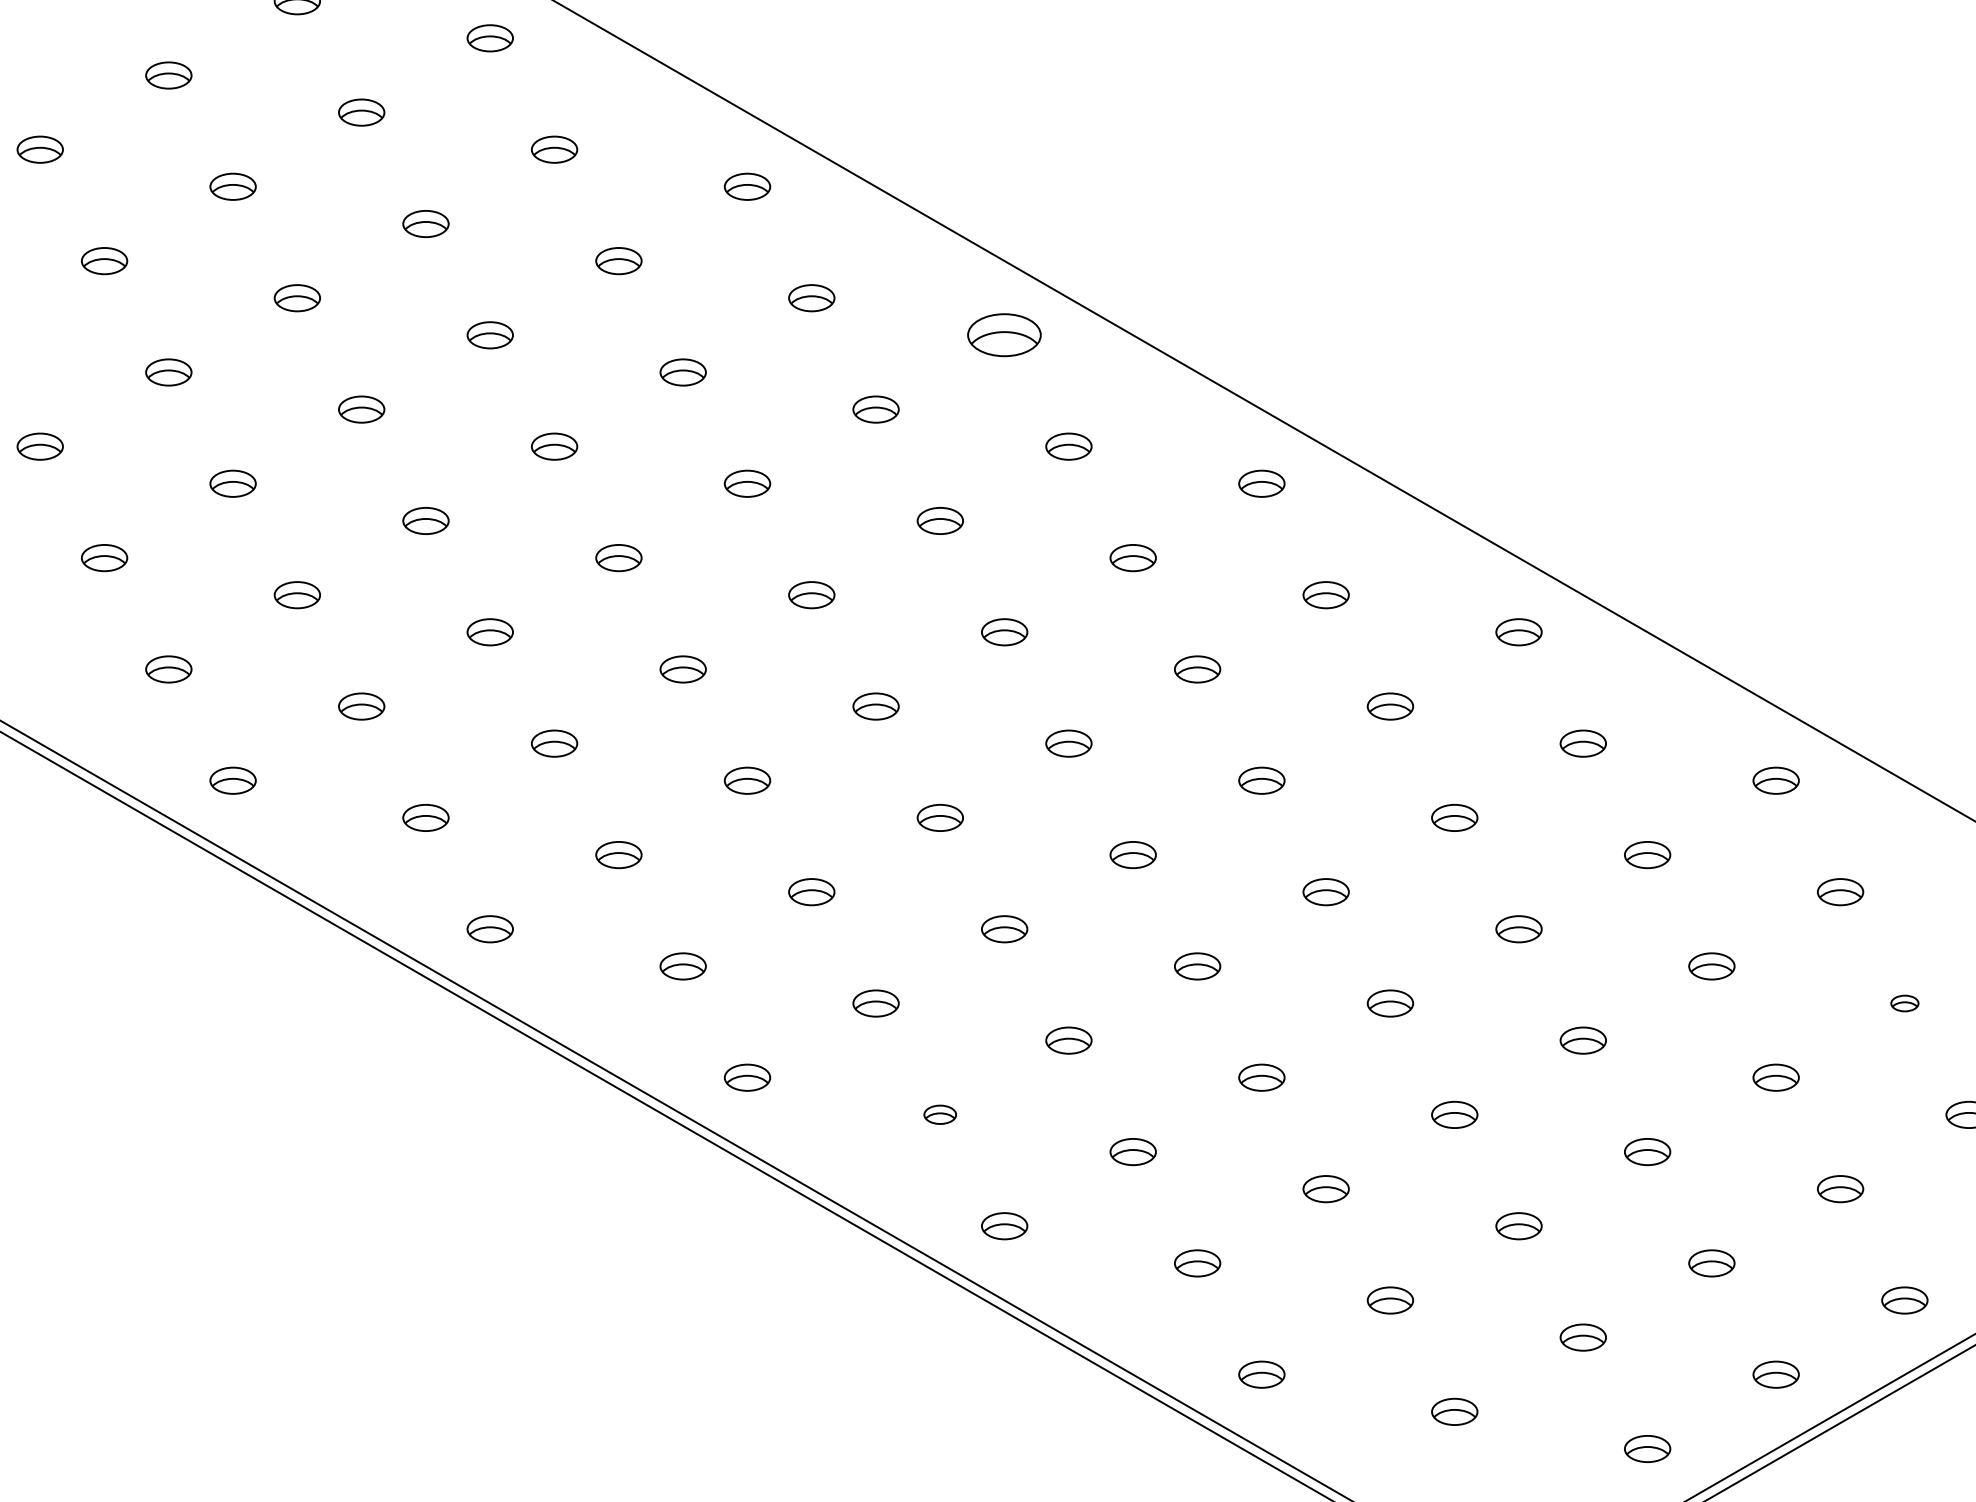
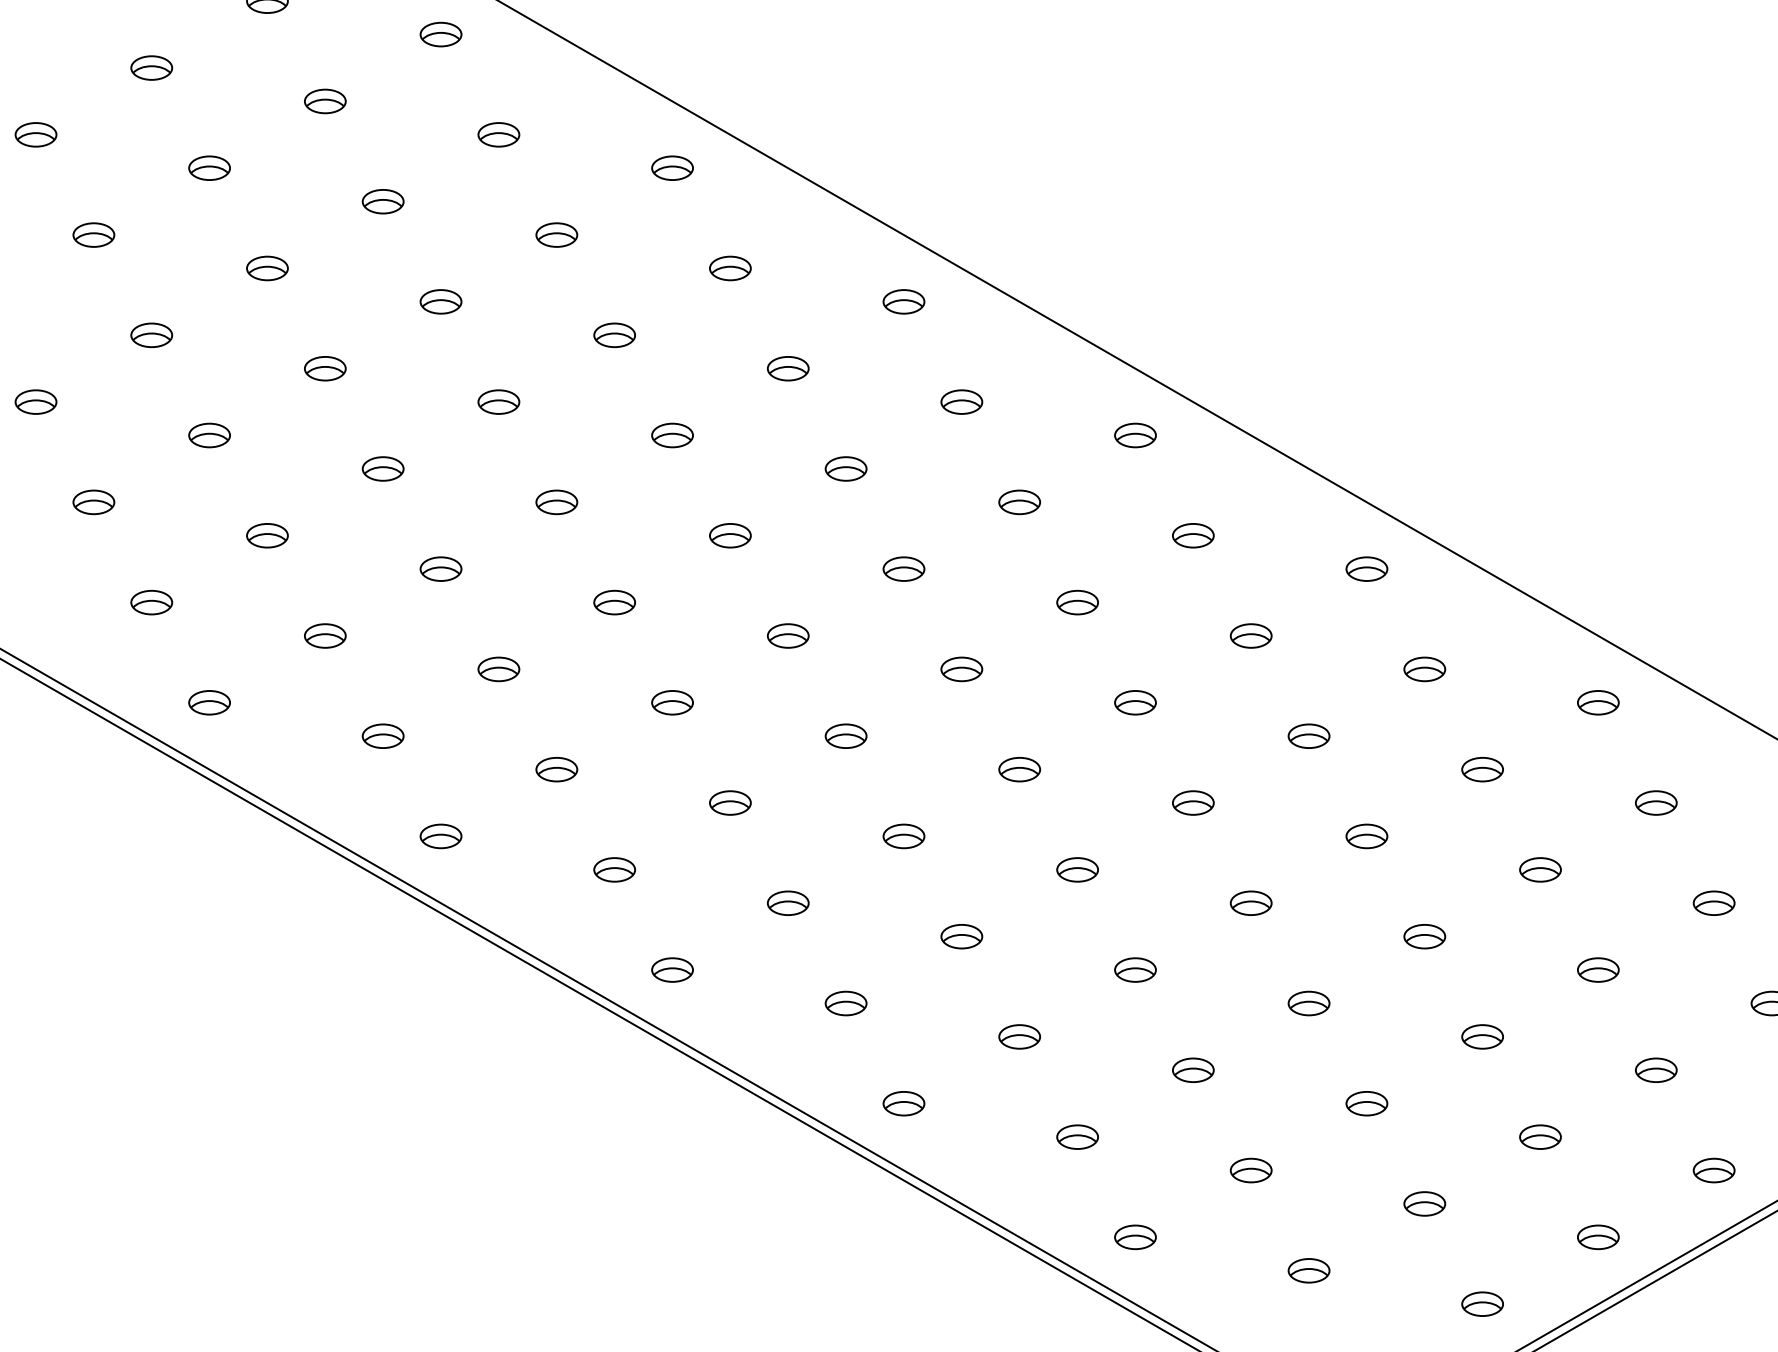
part: (1004, 335) -> (903, 302), size x0.62
part: (1904, 1003) -> (1713, 903), size x1.67
part: (939, 1114) -> (845, 1003), size x1.43

